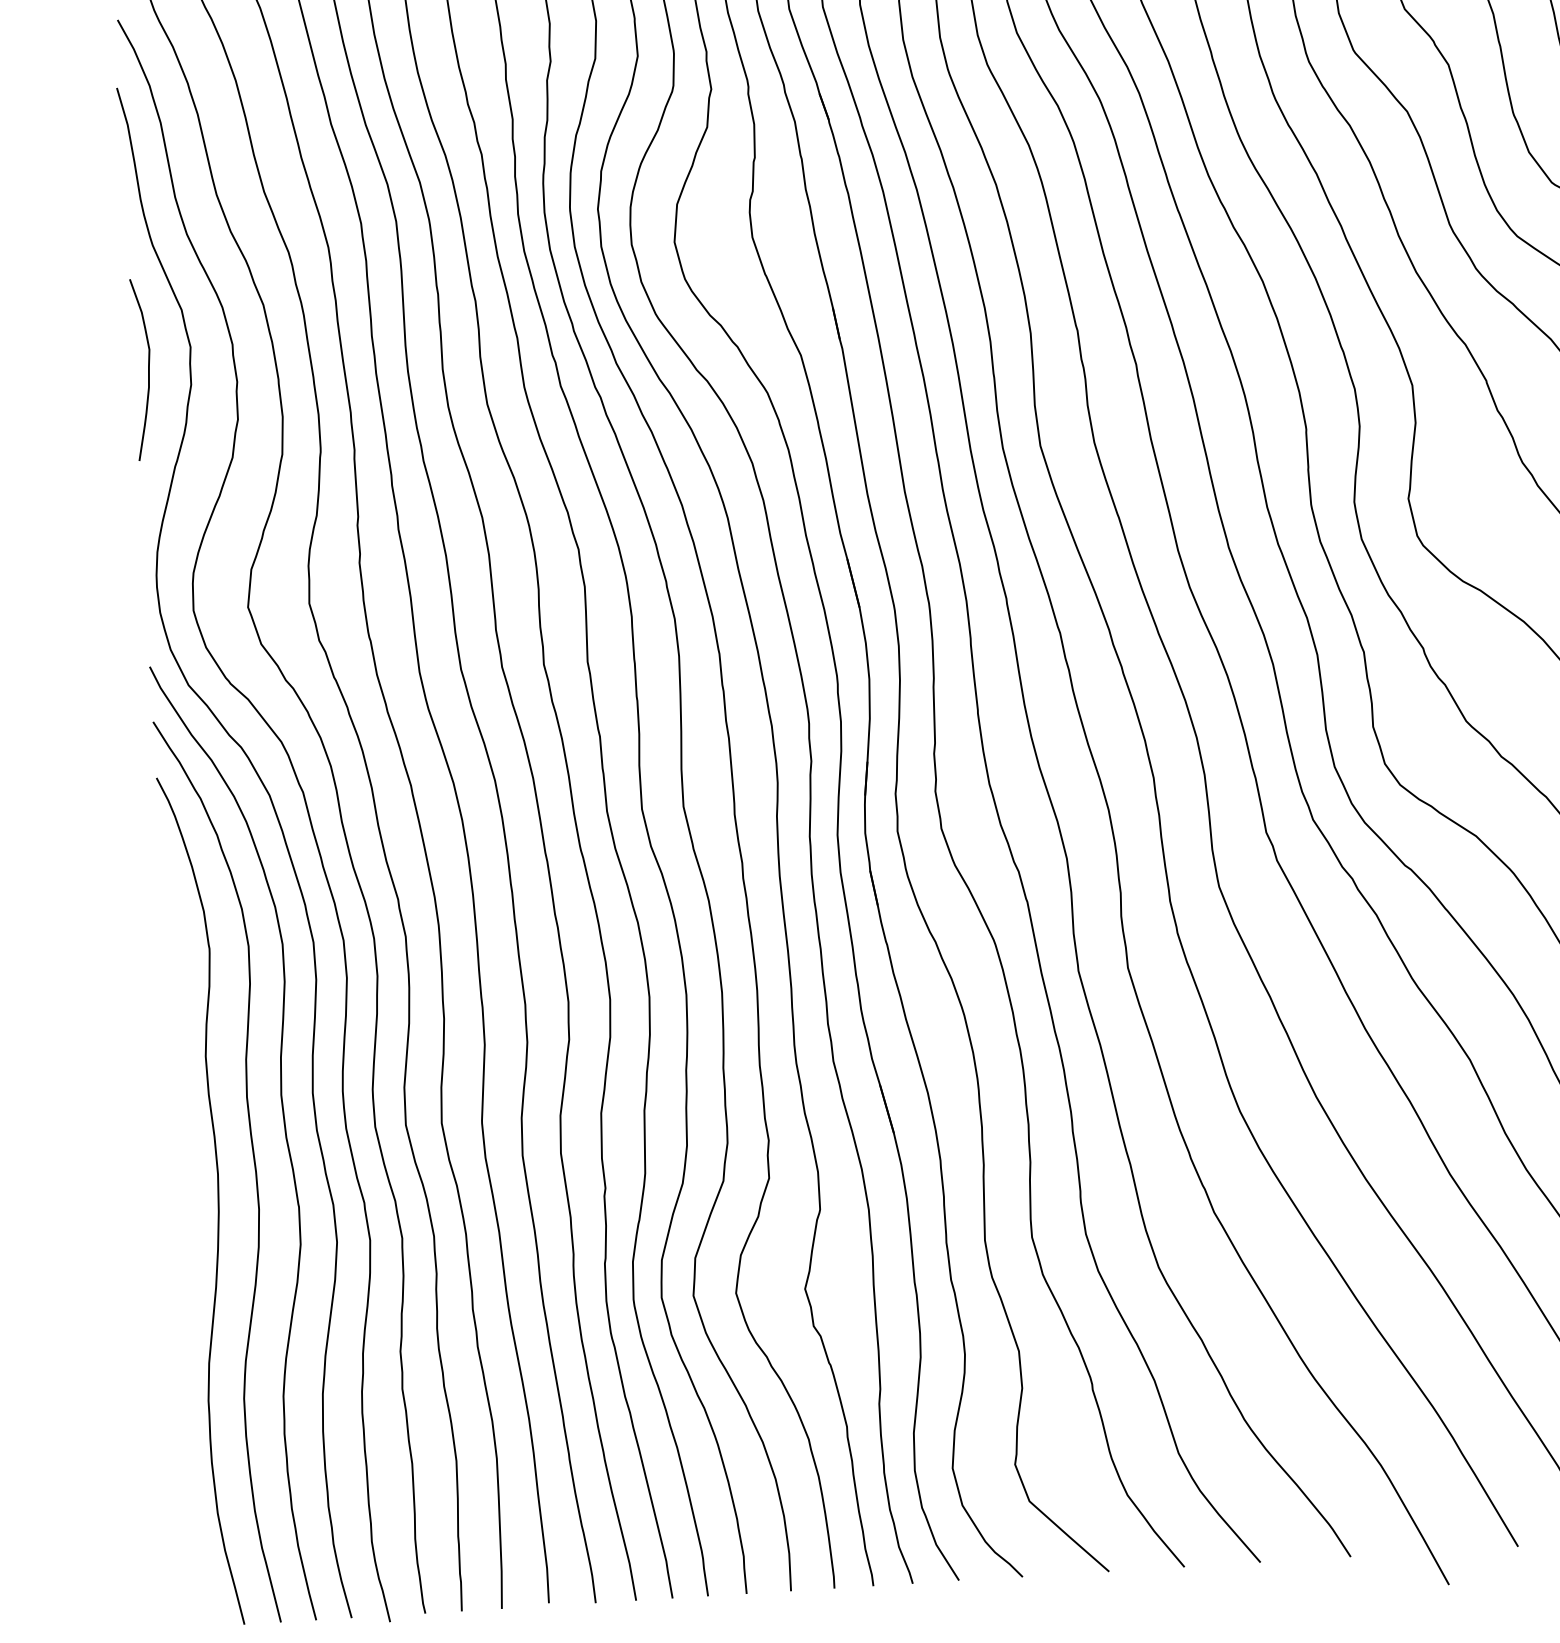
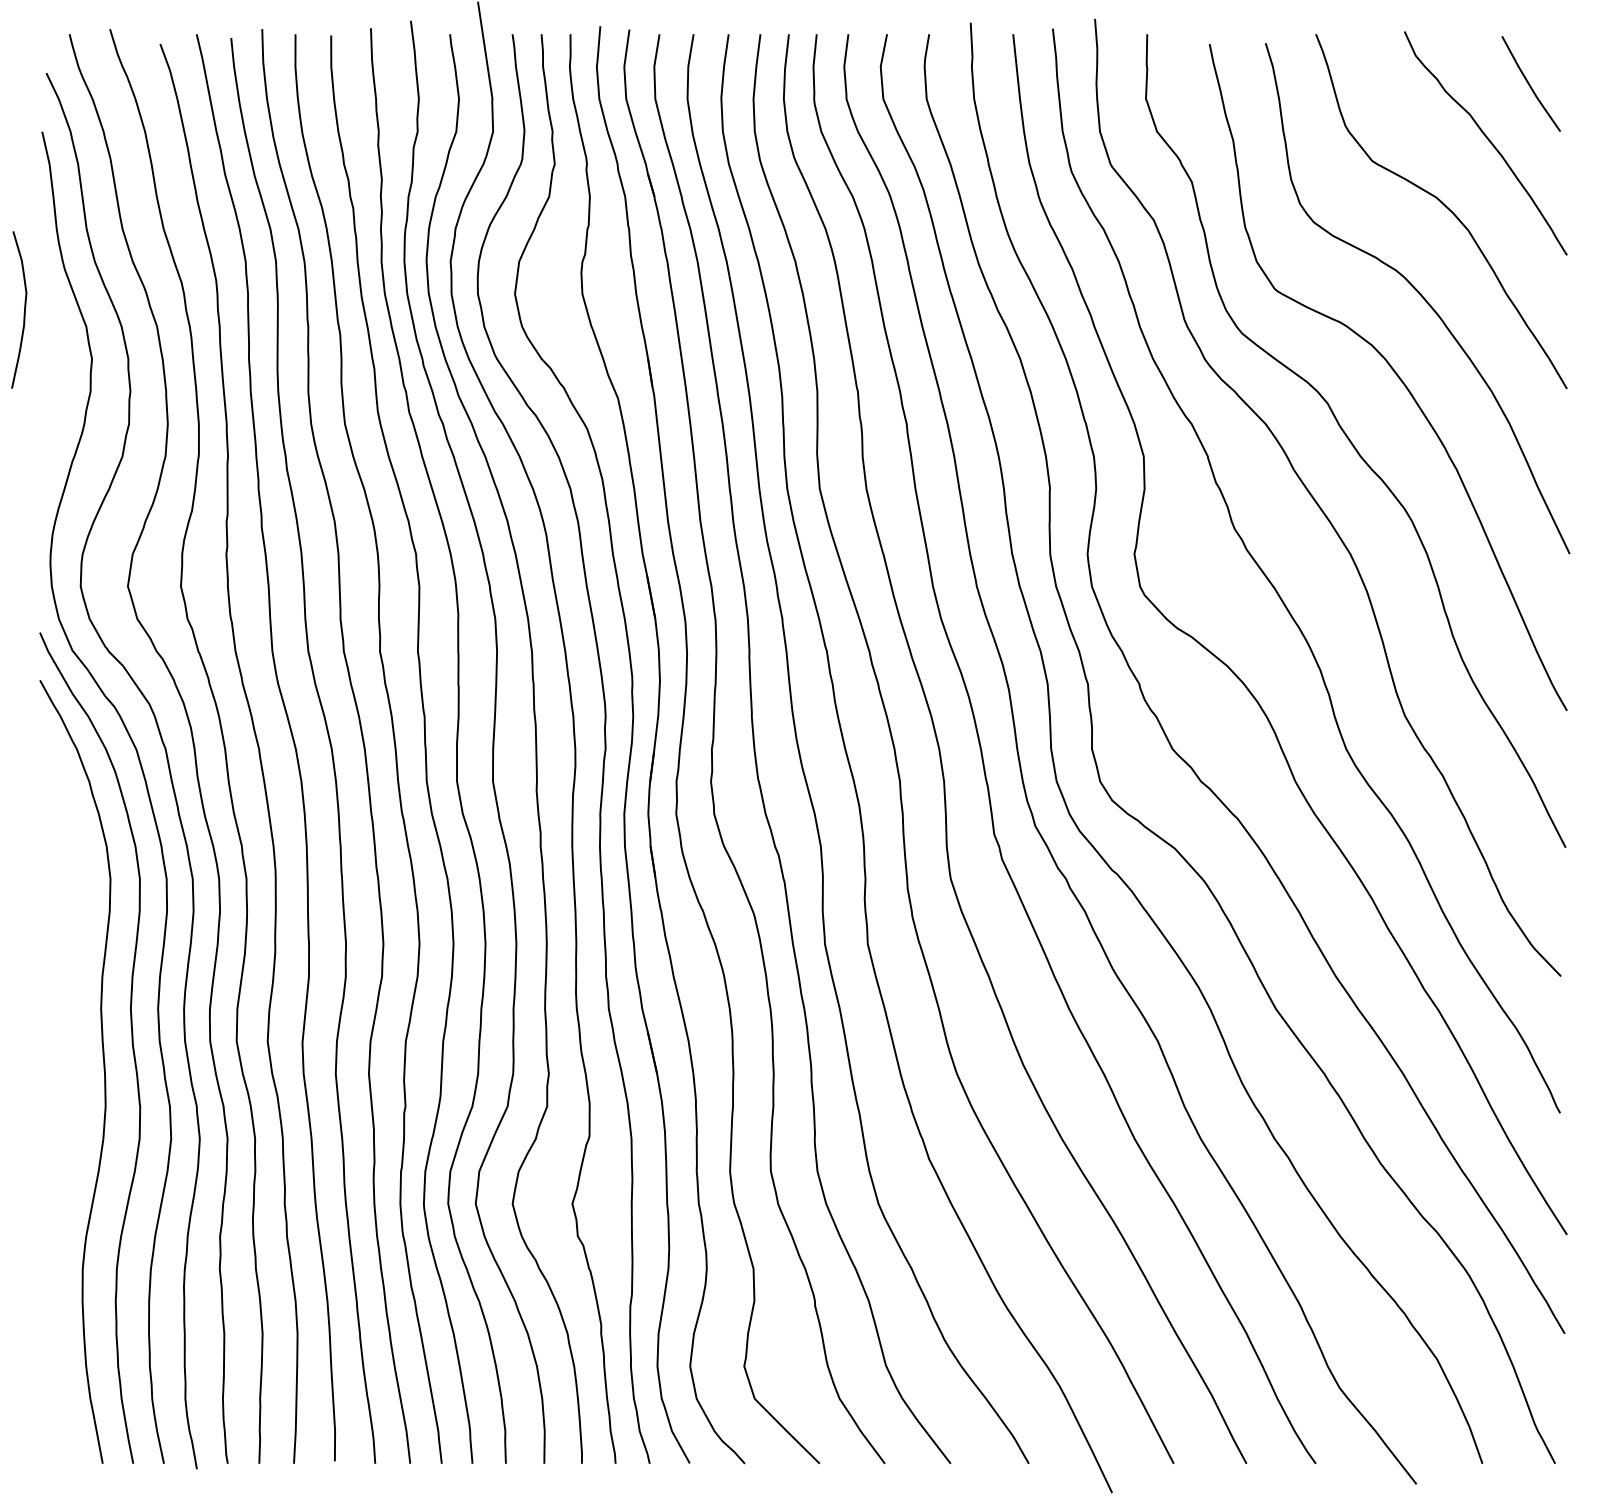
curve: (148, 368) -> (24, 309), moved
curve: (217, 1199) -> (70, 1095), removed

